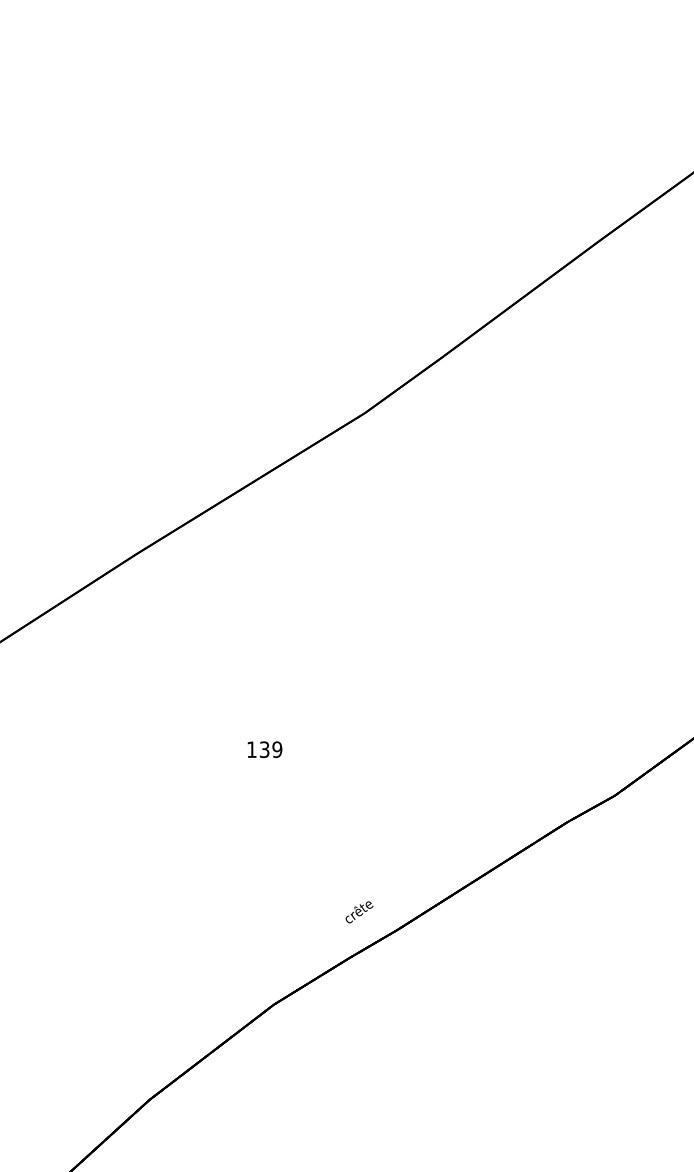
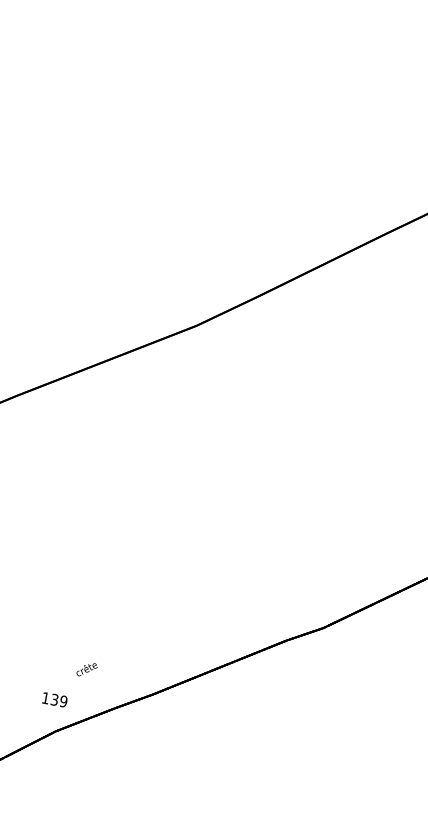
text: (264, 749) -> (54, 699), moved
text: (359, 912) -> (87, 669), moved

